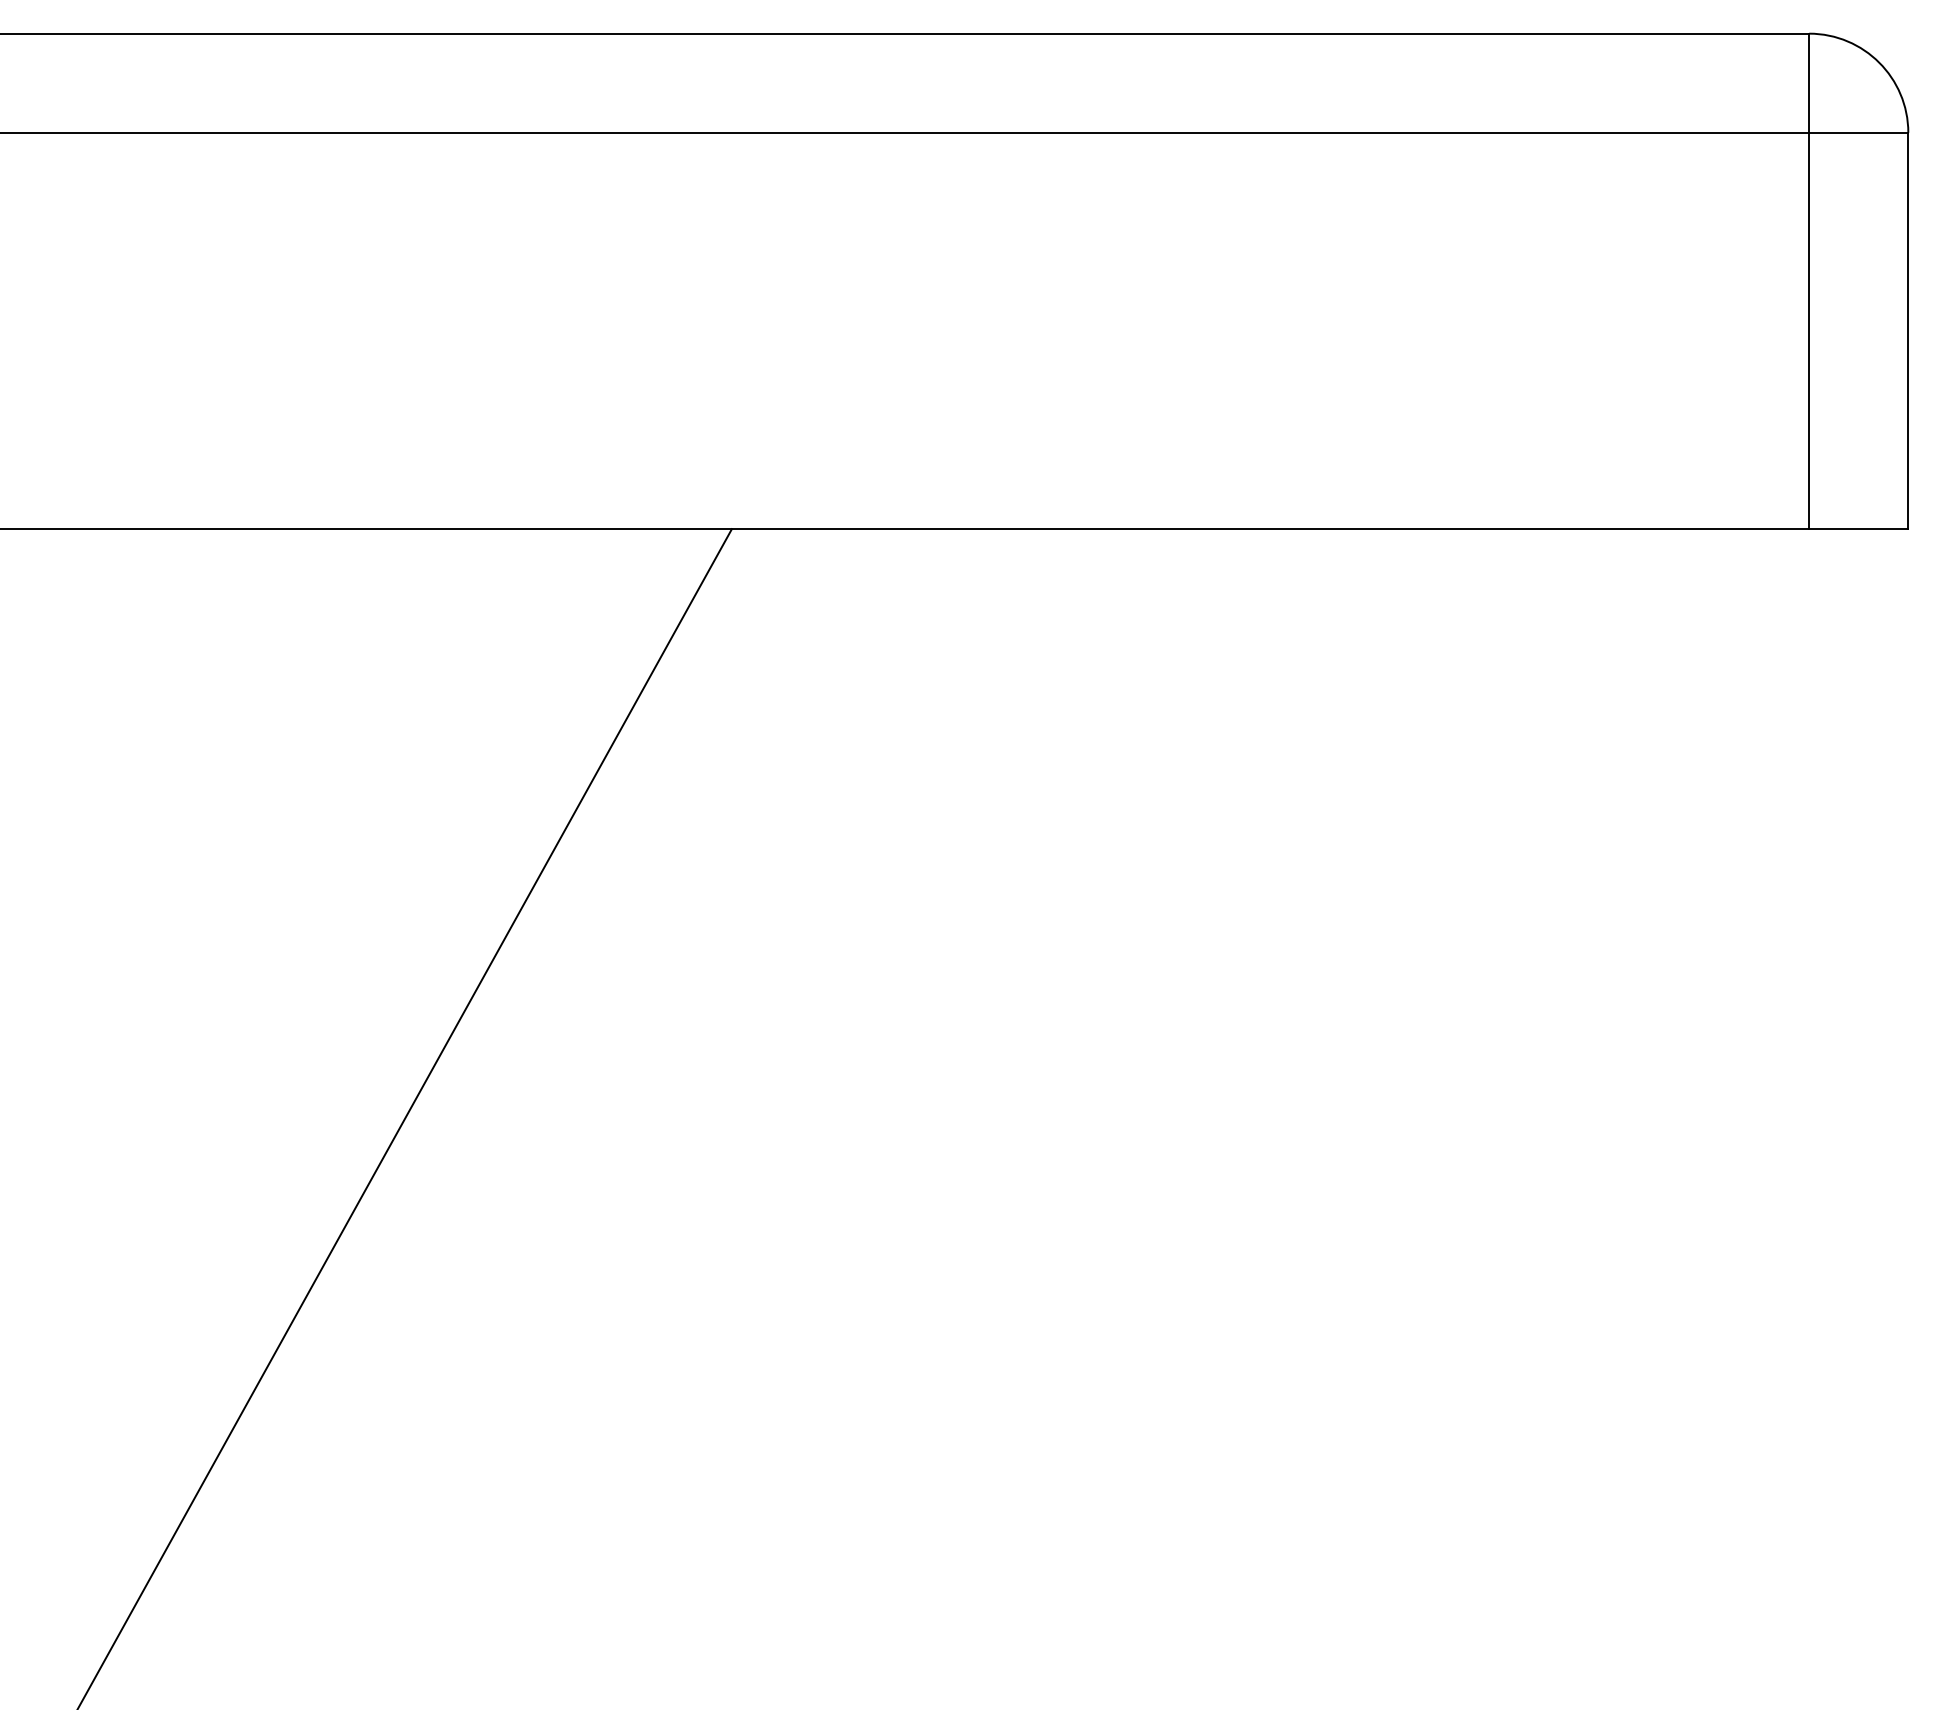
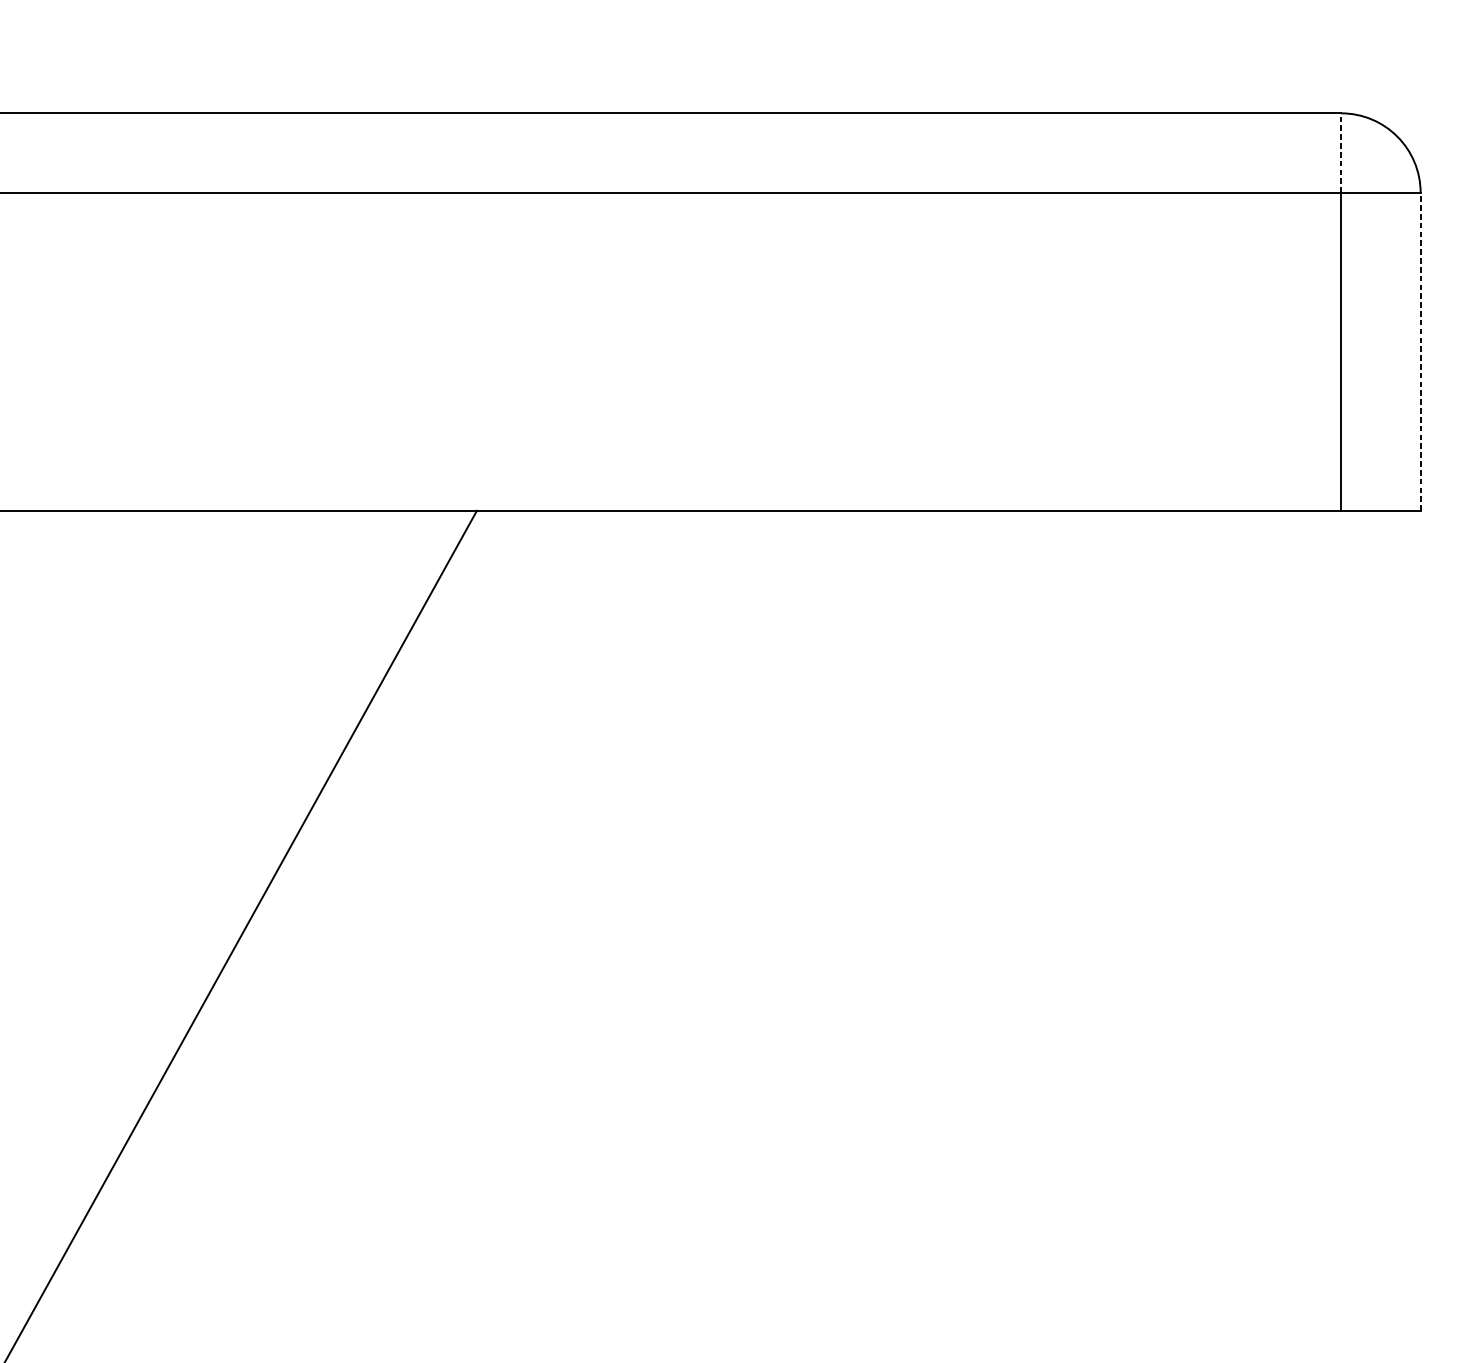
line: (1809, 83) -> (1341, 153), solid -> dashed
line: (1908, 330) -> (1420, 351), solid -> dashed

